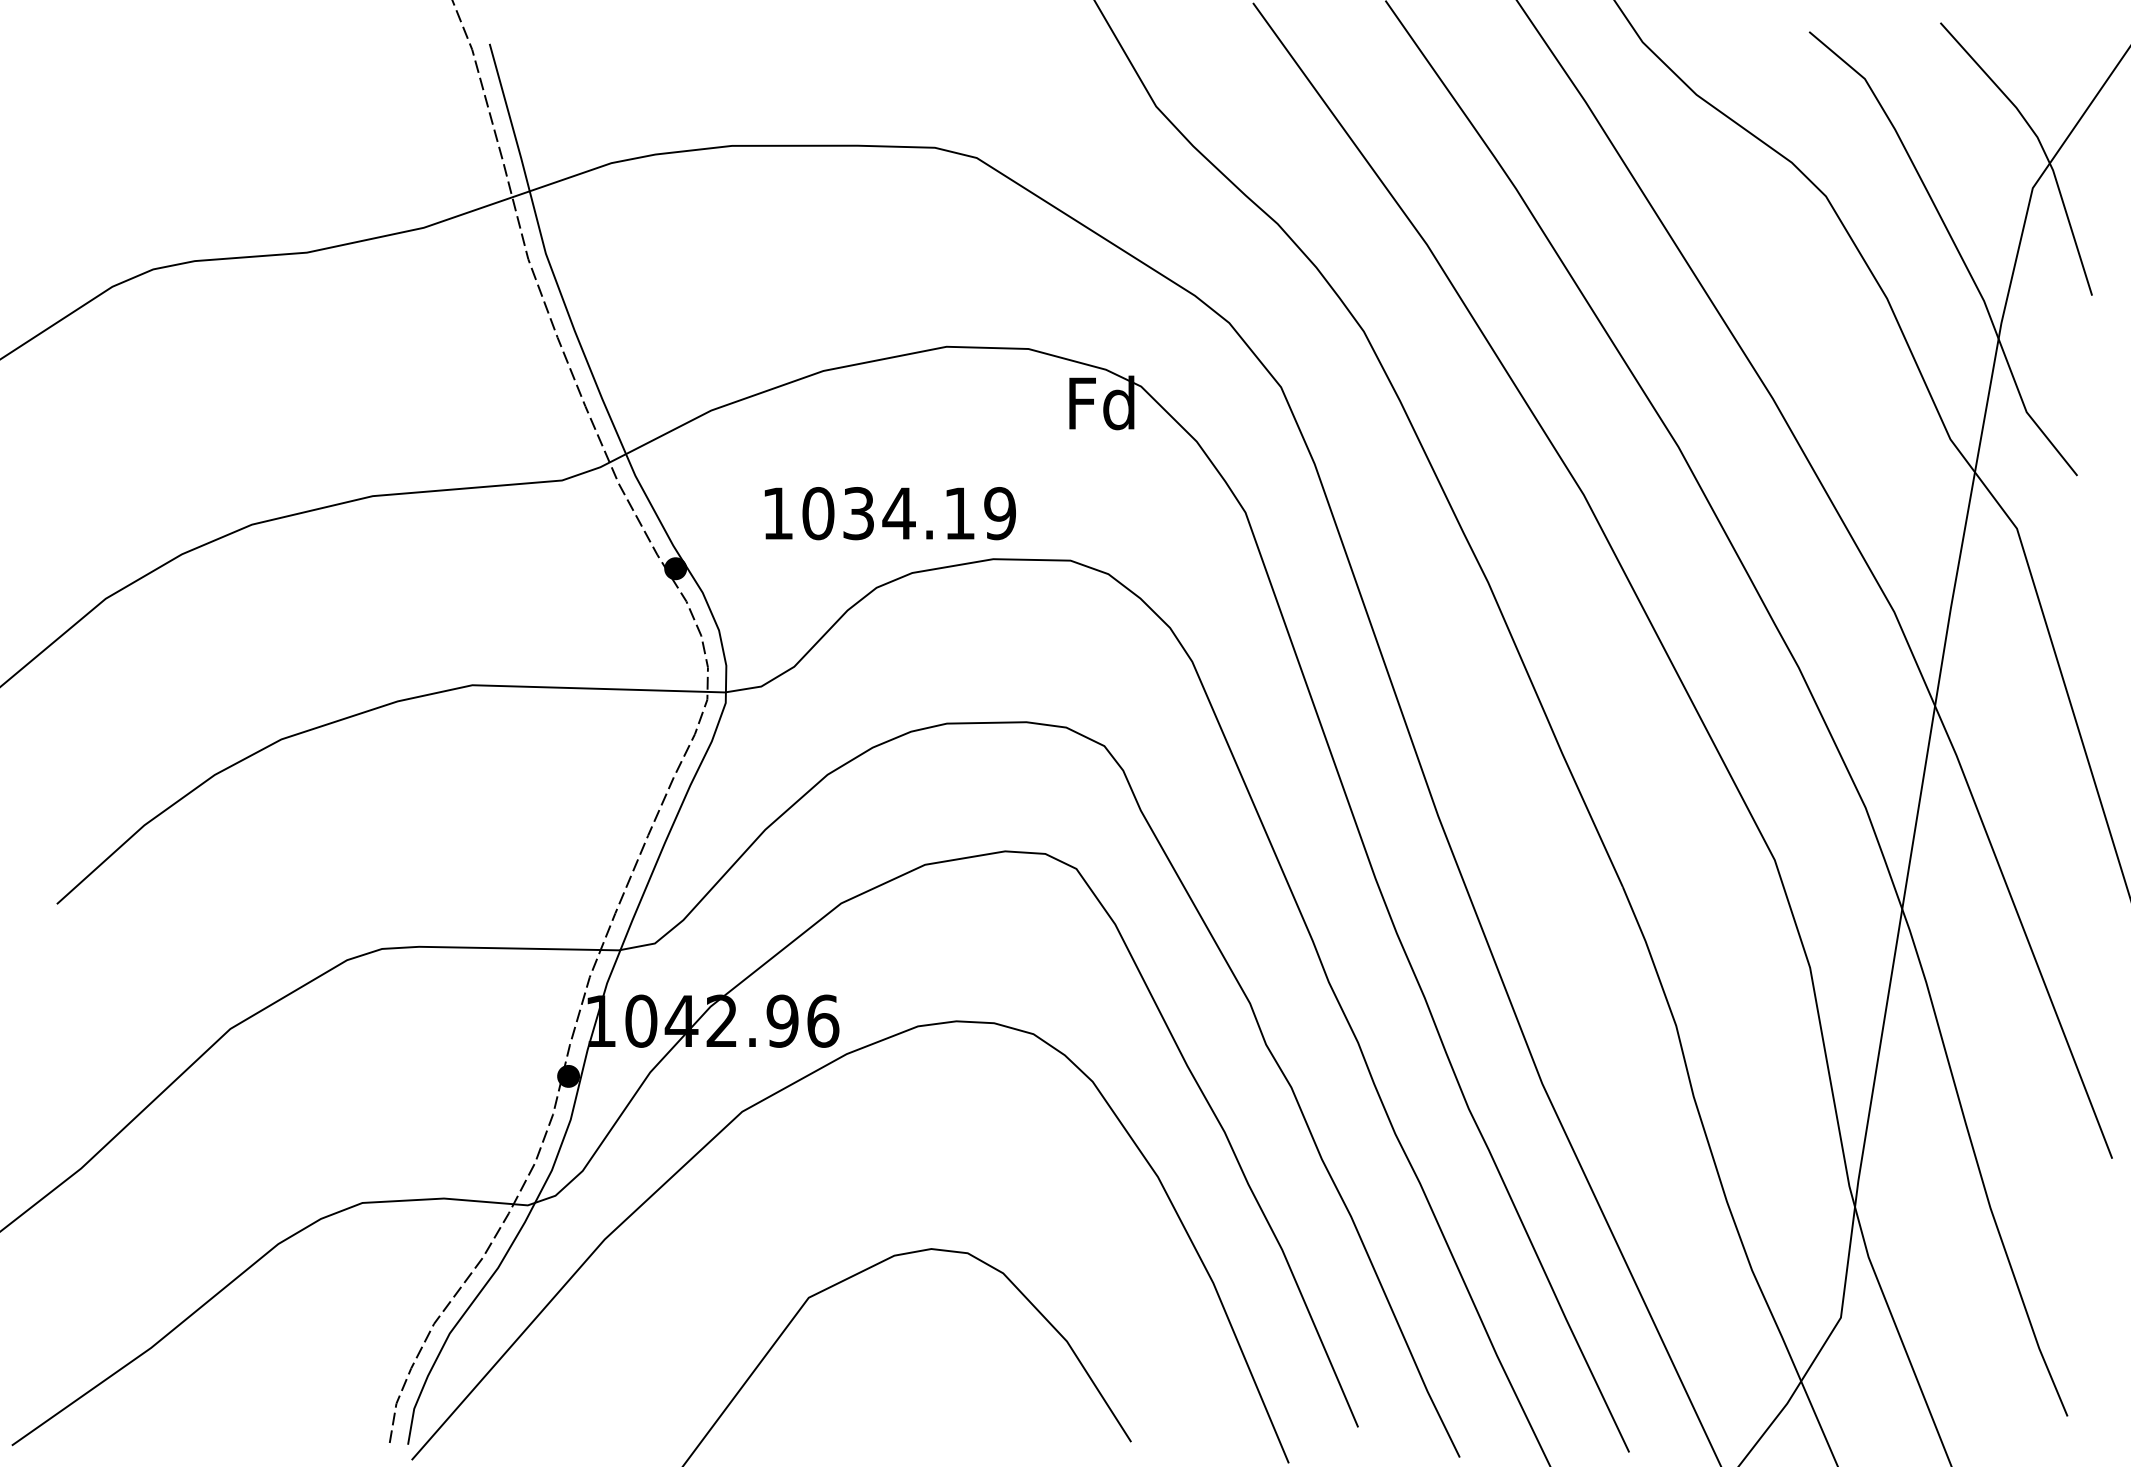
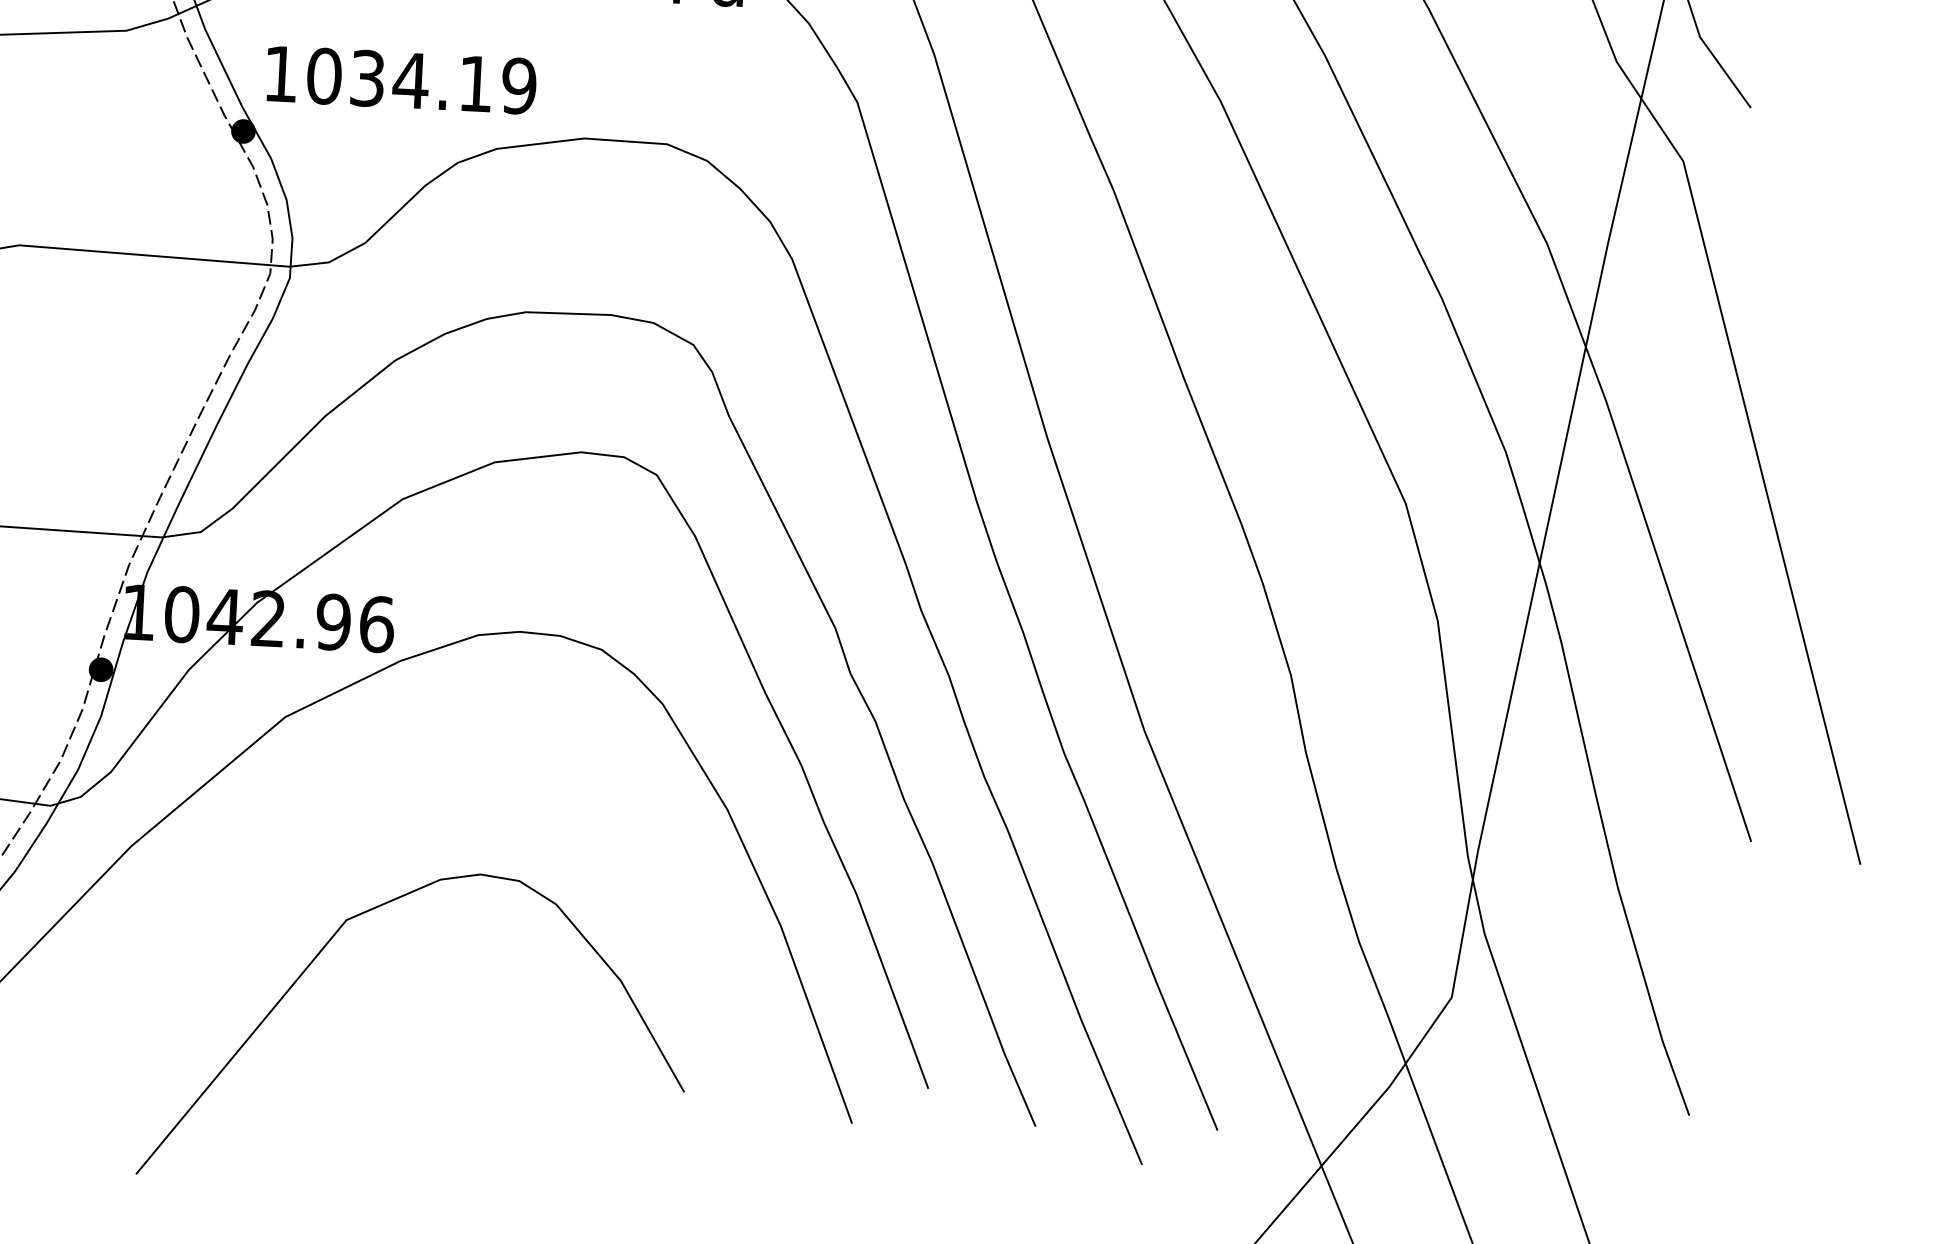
text: (889, 513) -> (400, 80), moved

